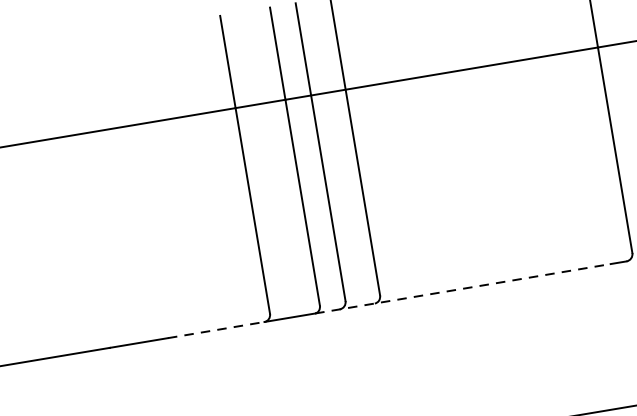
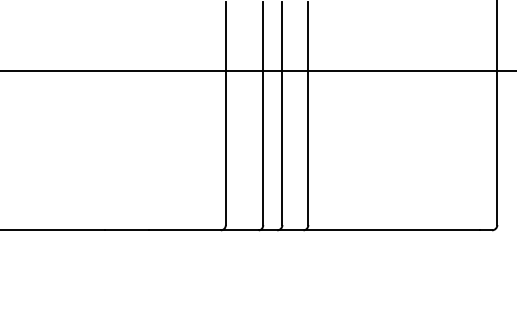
line: (462, 289) -> (369, 230), dashed -> solid
line: (217, 330) -> (185, 230), dashed -> solid

